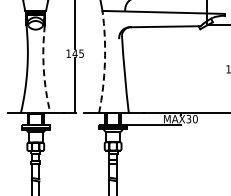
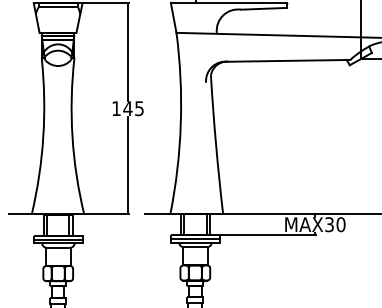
arc: (104, 62) -> (180, 124), dashed -> solid
arc: (43, 69) -> (71, 136), dashed -> solid

